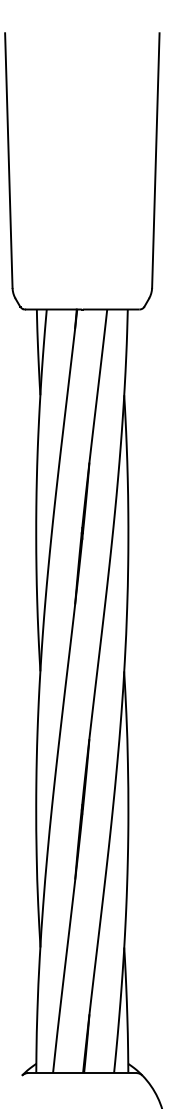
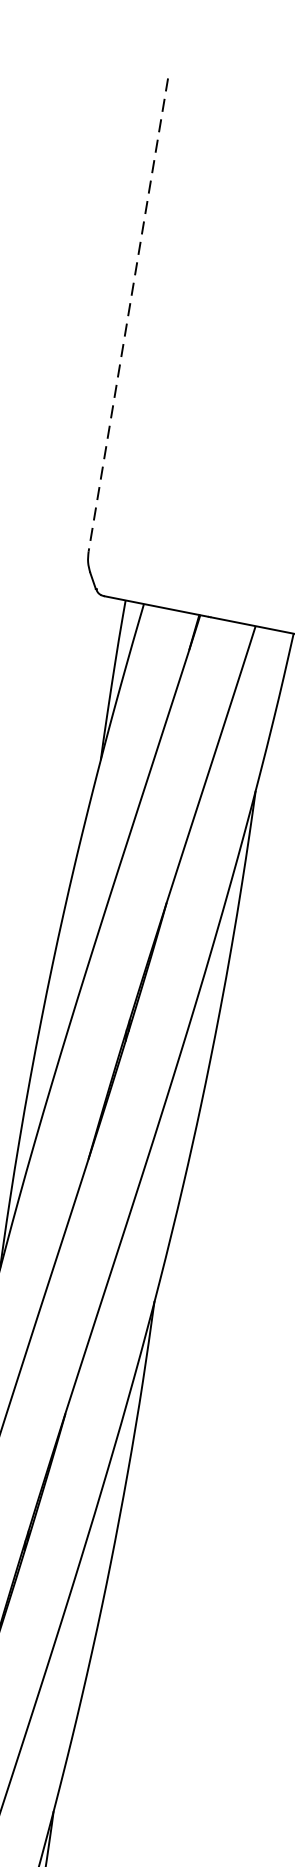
line: (8, 161) -> (127, 316), solid -> dashed

